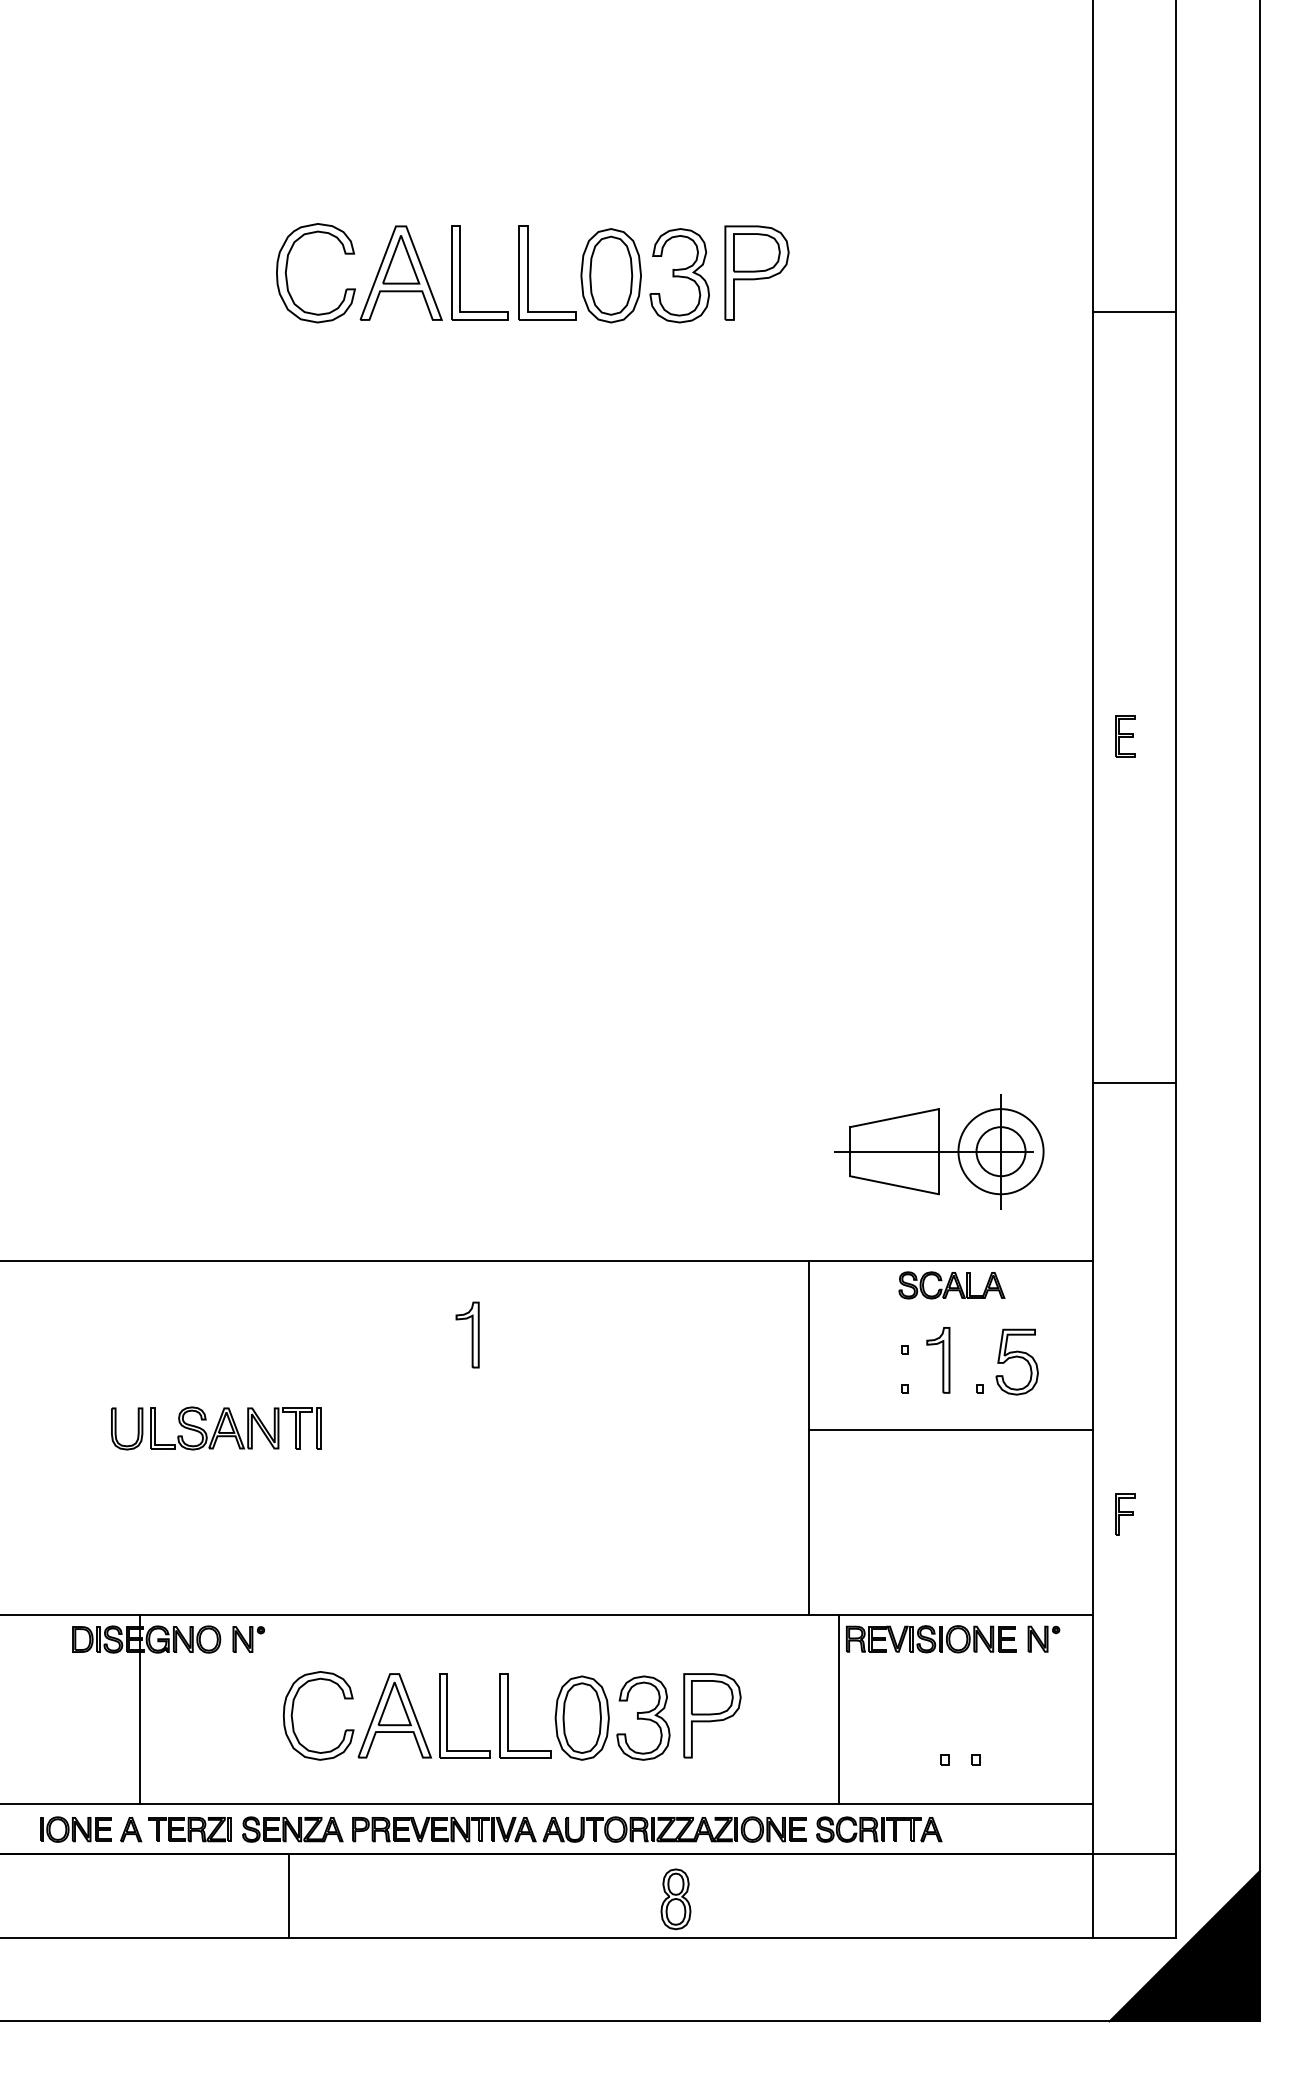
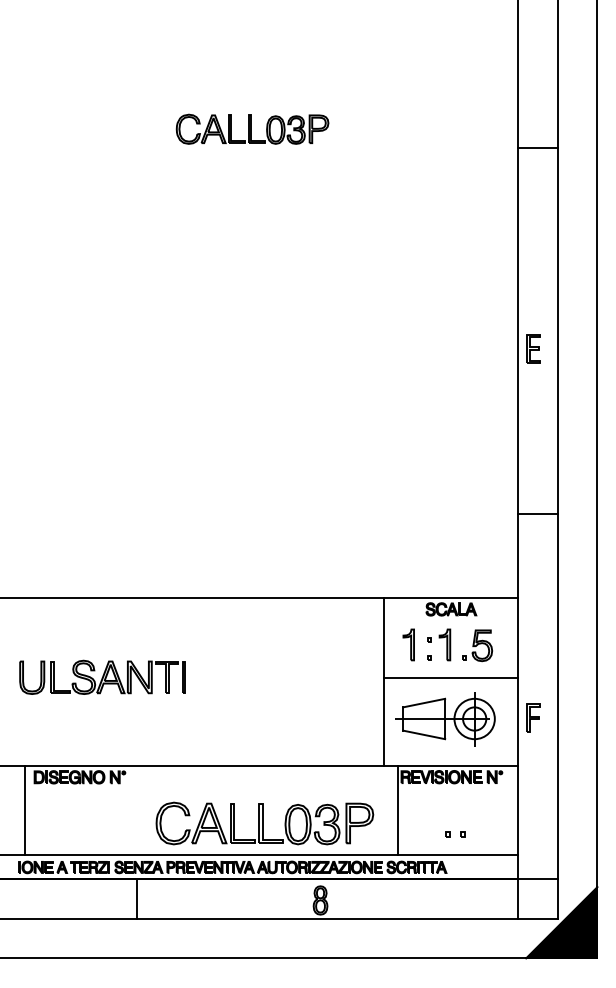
part: (532, 271) -> (252, 128), size x0.62
part: (1125, 735) -> (533, 348), size x1.43
part: (939, 1152) -> (445, 719), moved
part: (467, 1334) -> (408, 644), moved
part: (216, 1426) -> (102, 676), size x1.67
part: (1125, 1513) -> (533, 717), size x1.43
line: (140, 1709) -> (25, 810), moved
part: (511, 1715) -> (264, 823), moved

